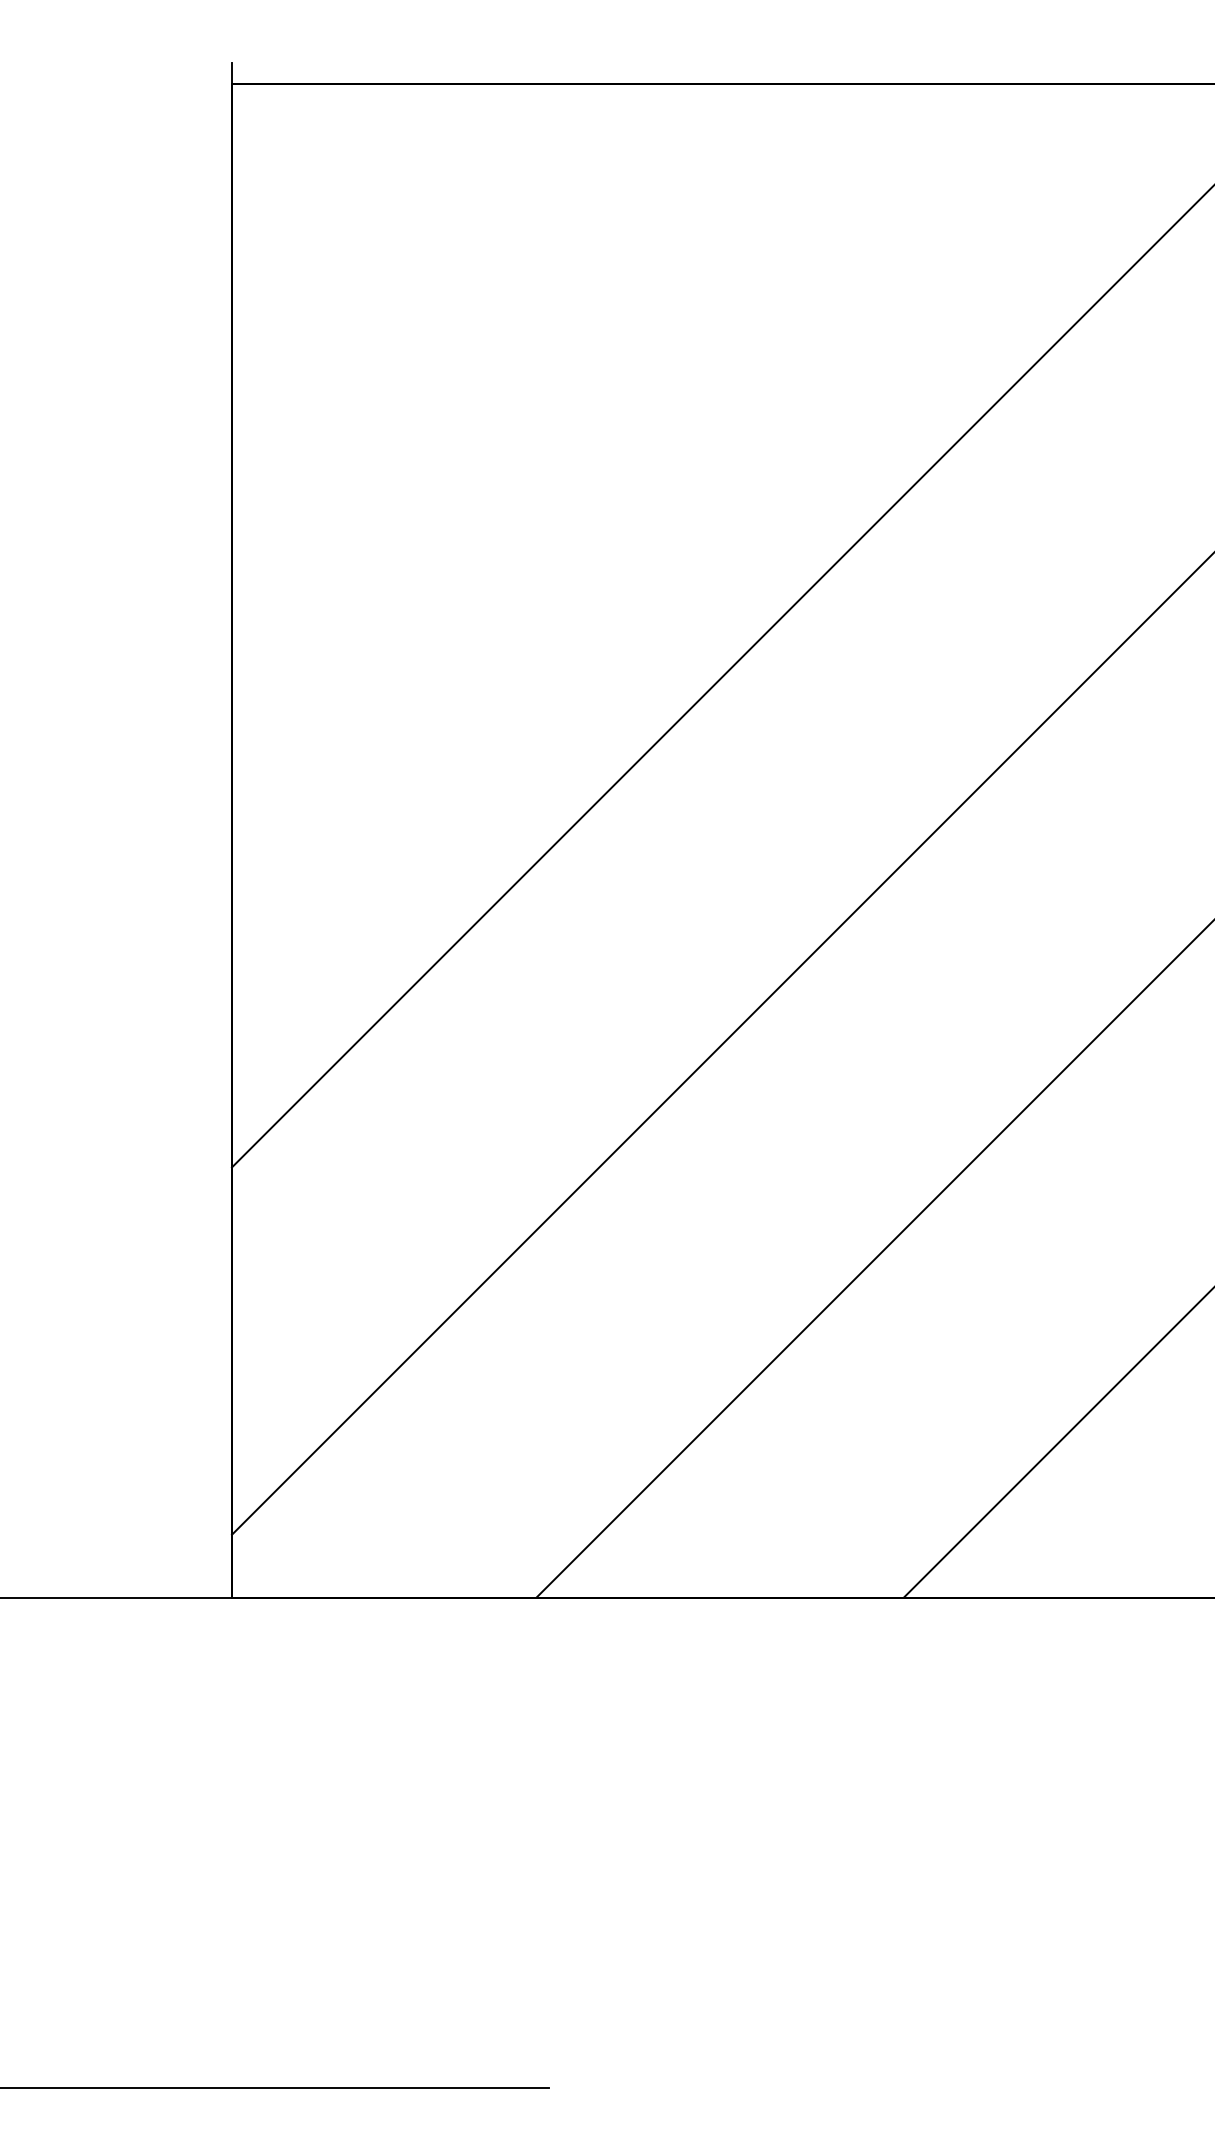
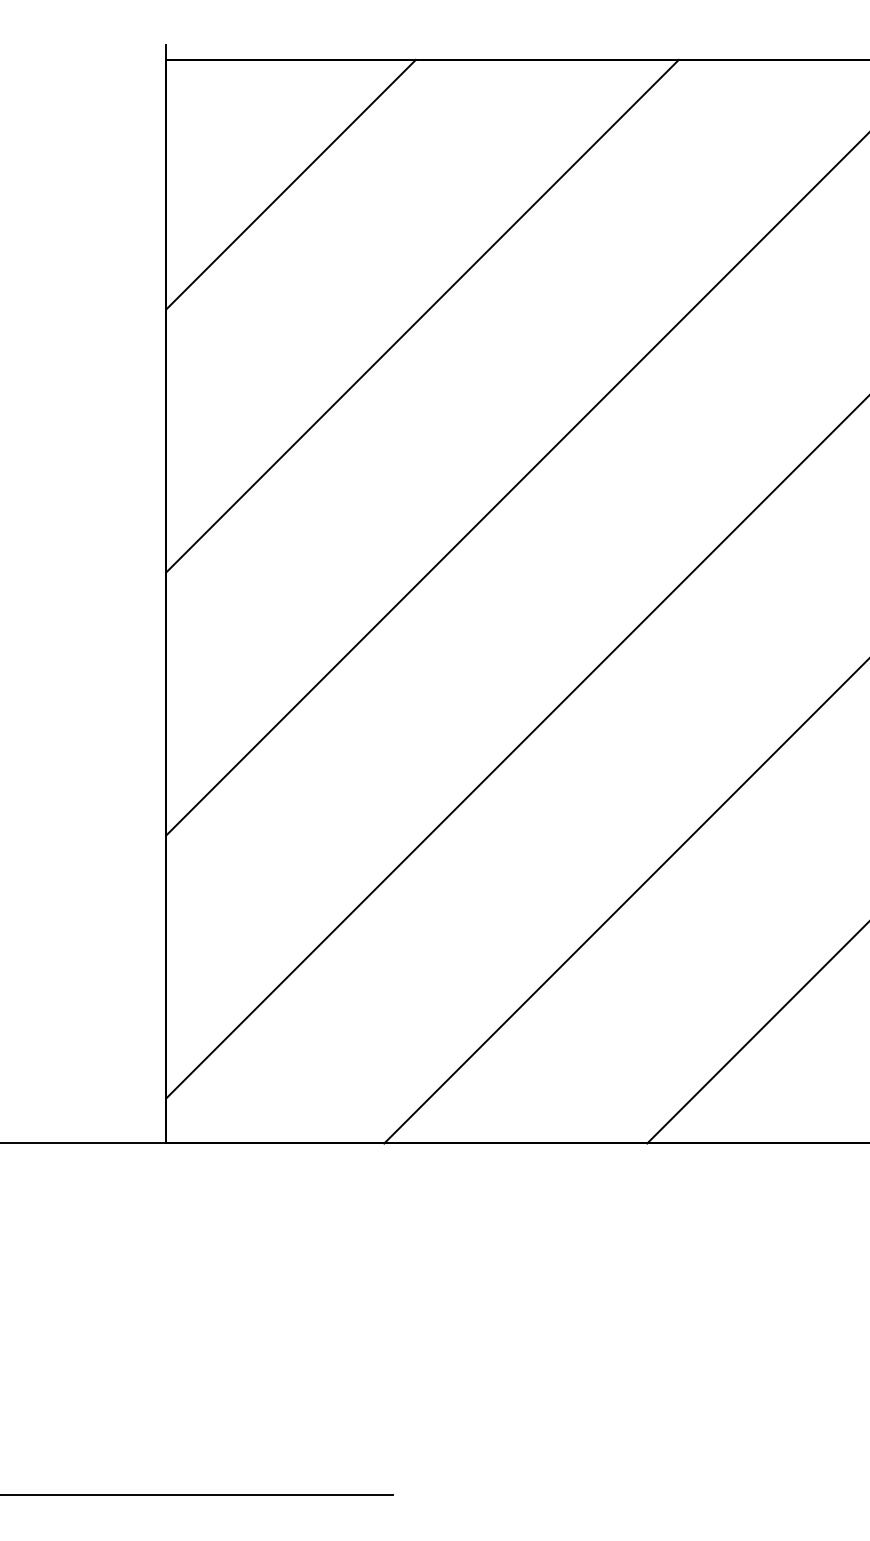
line: (405, 257) -> (290, 184), added
line: (589, 441) -> (422, 315), added

